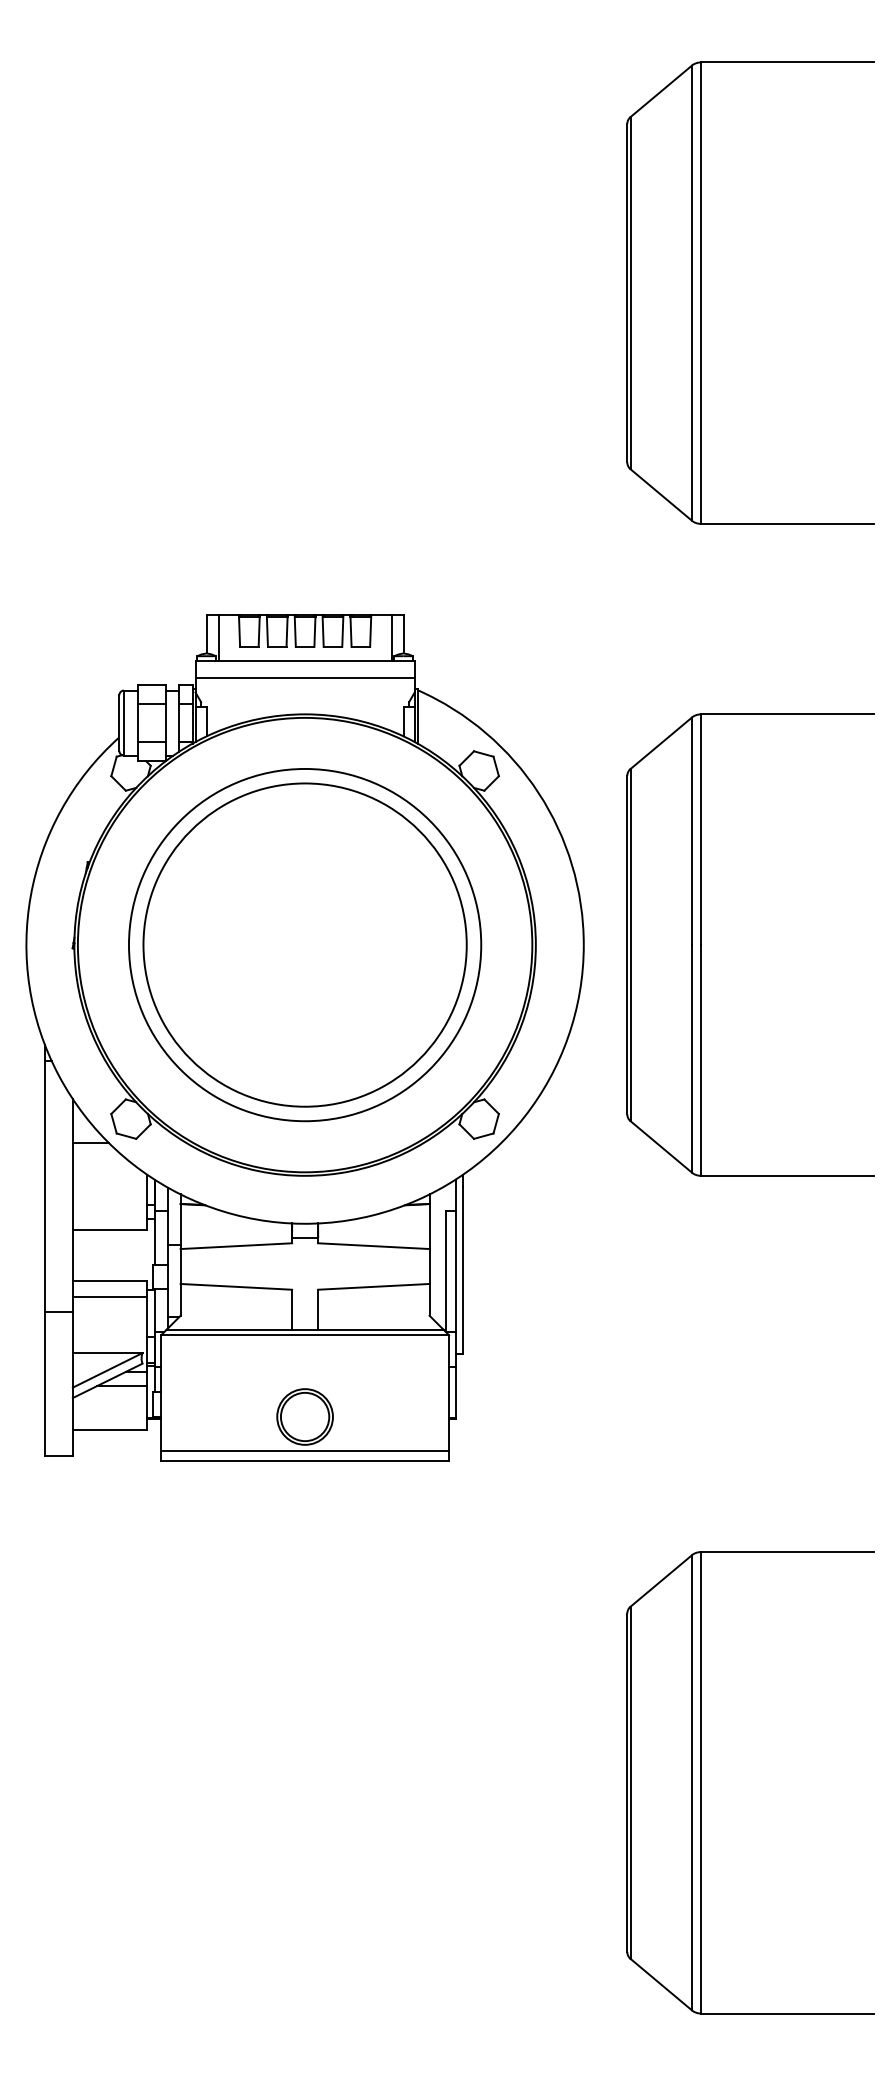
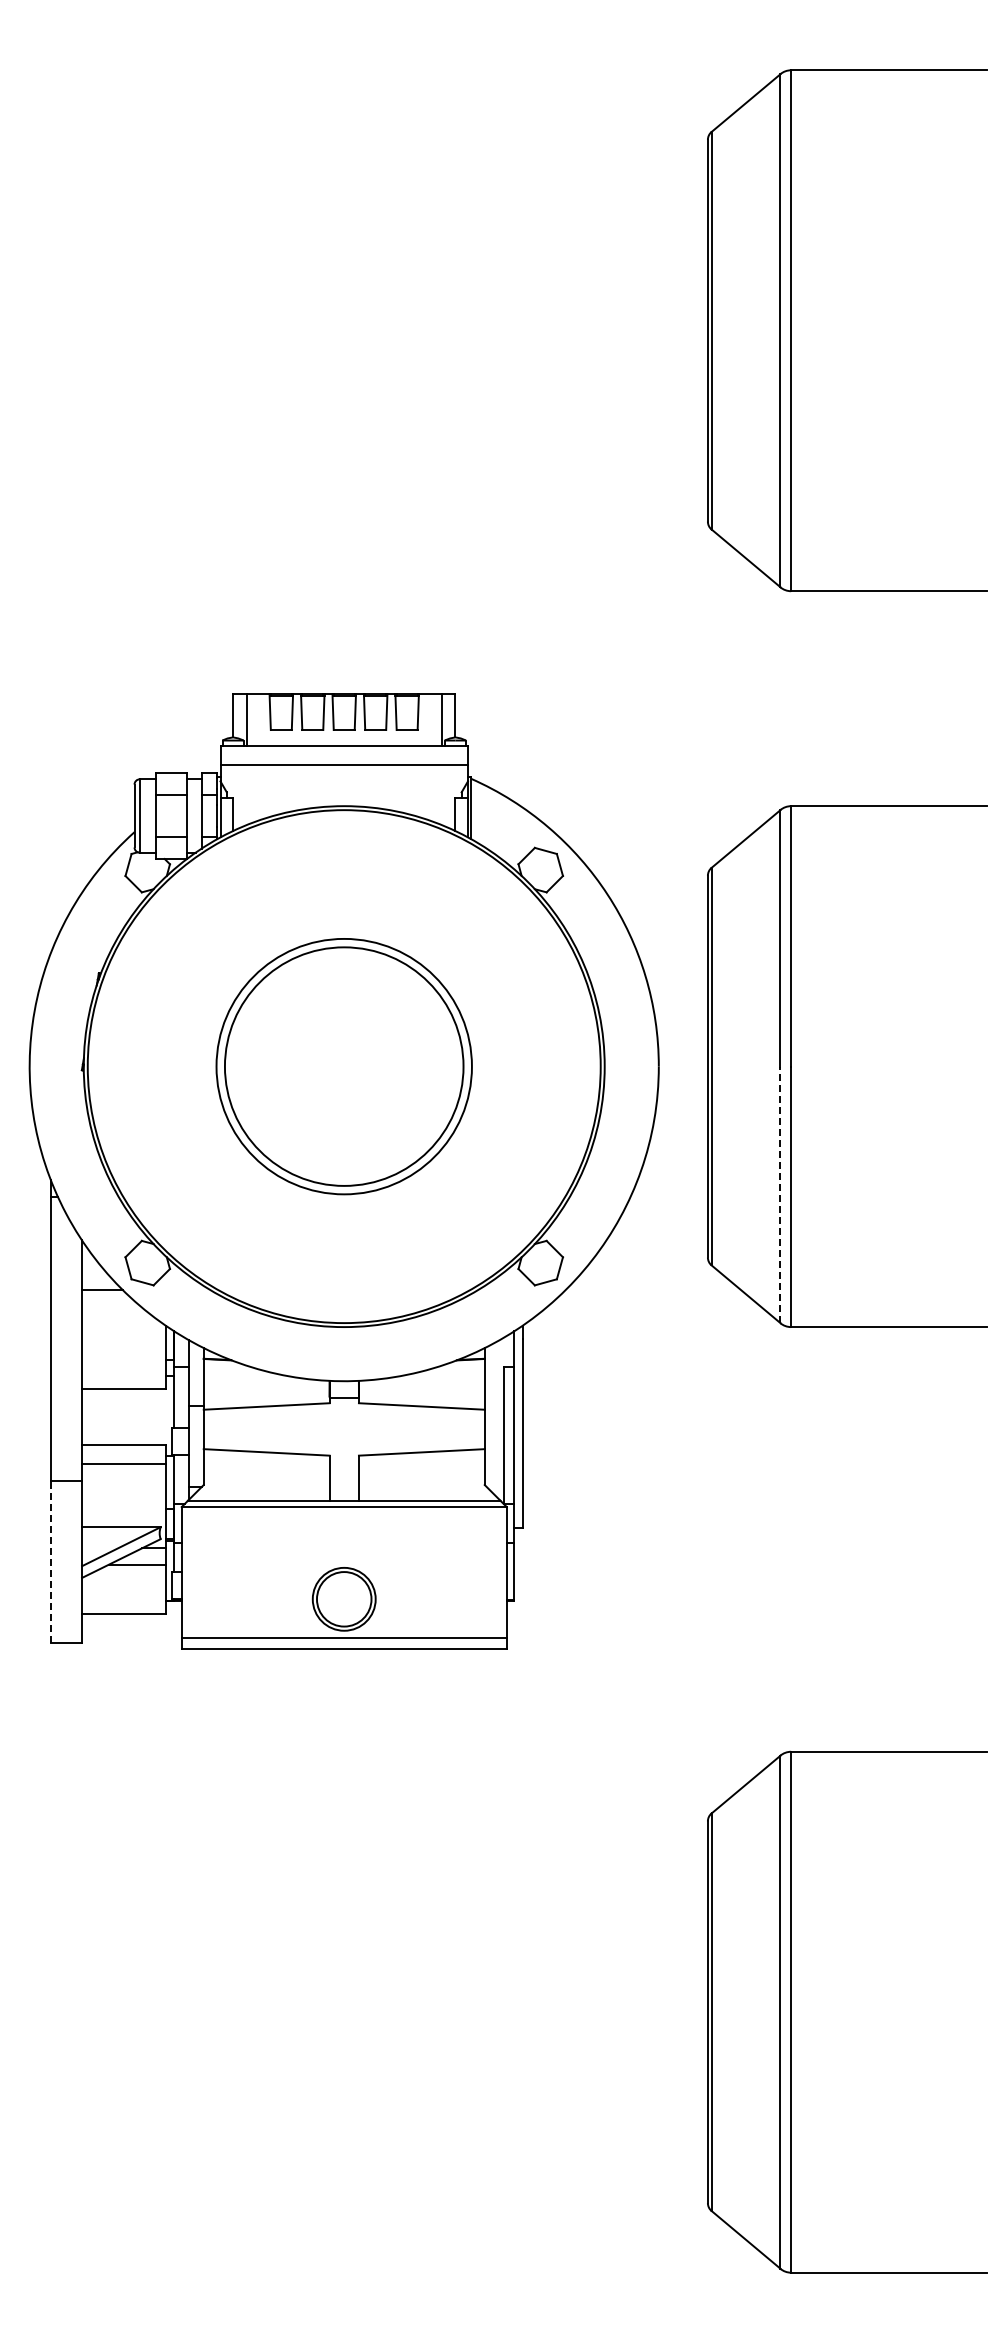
circle: (304, 944) -> (343, 1066), size x0.7
circle: (305, 944) -> (344, 1066), size x0.6
line: (691, 1058) -> (780, 1194), solid -> dashed
line: (44, 1383) -> (50, 1561), solid -> dashed

